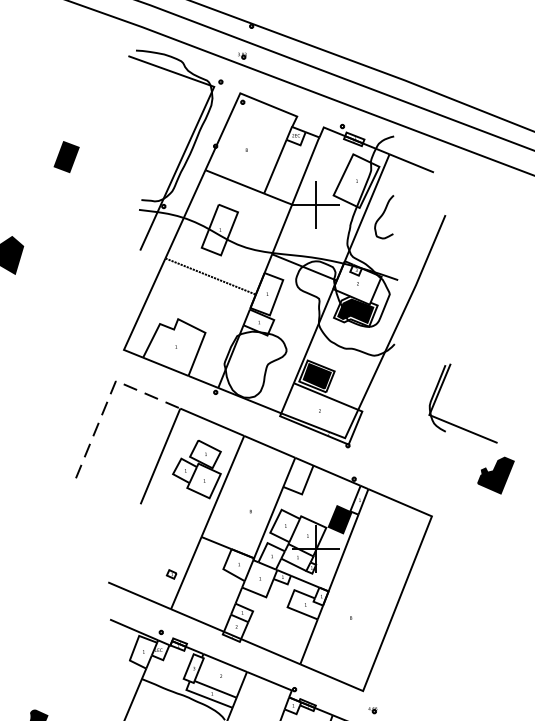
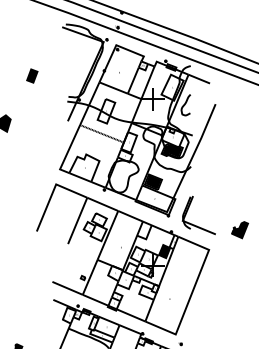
line: (110, 395) -> (53, 191), dashed -> solid
part: (453, 422) -> (194, 224), moved

